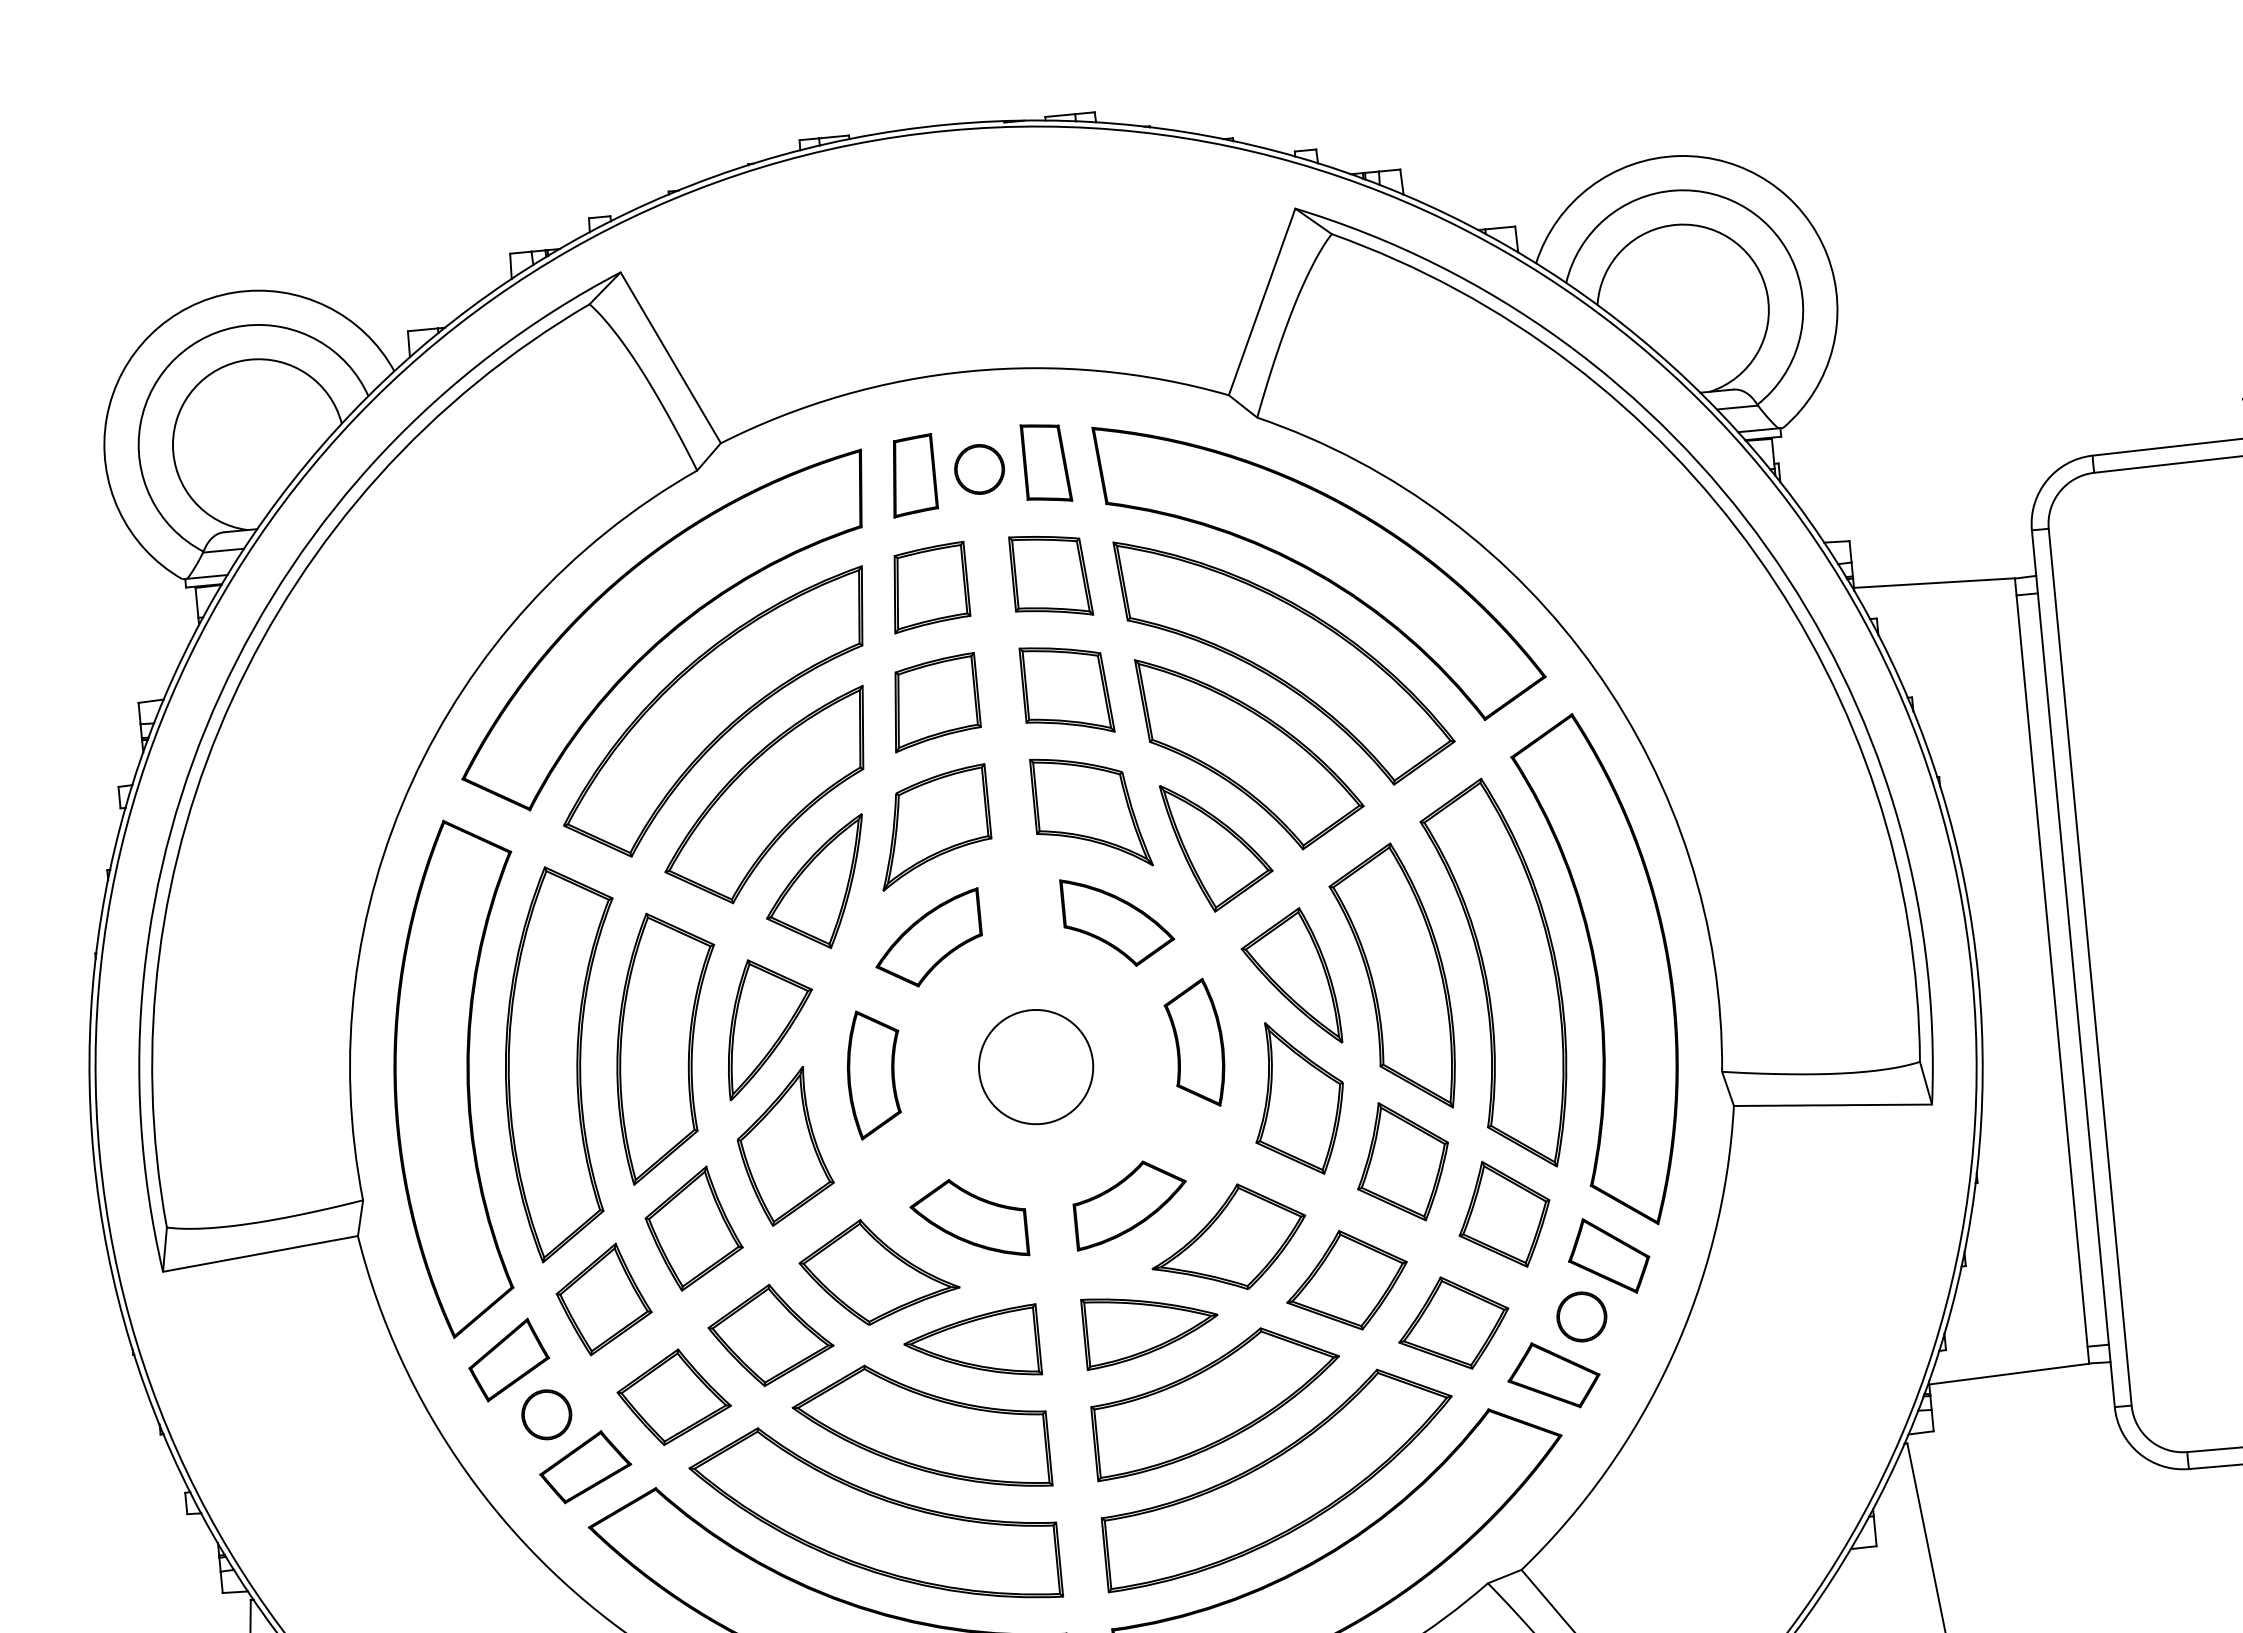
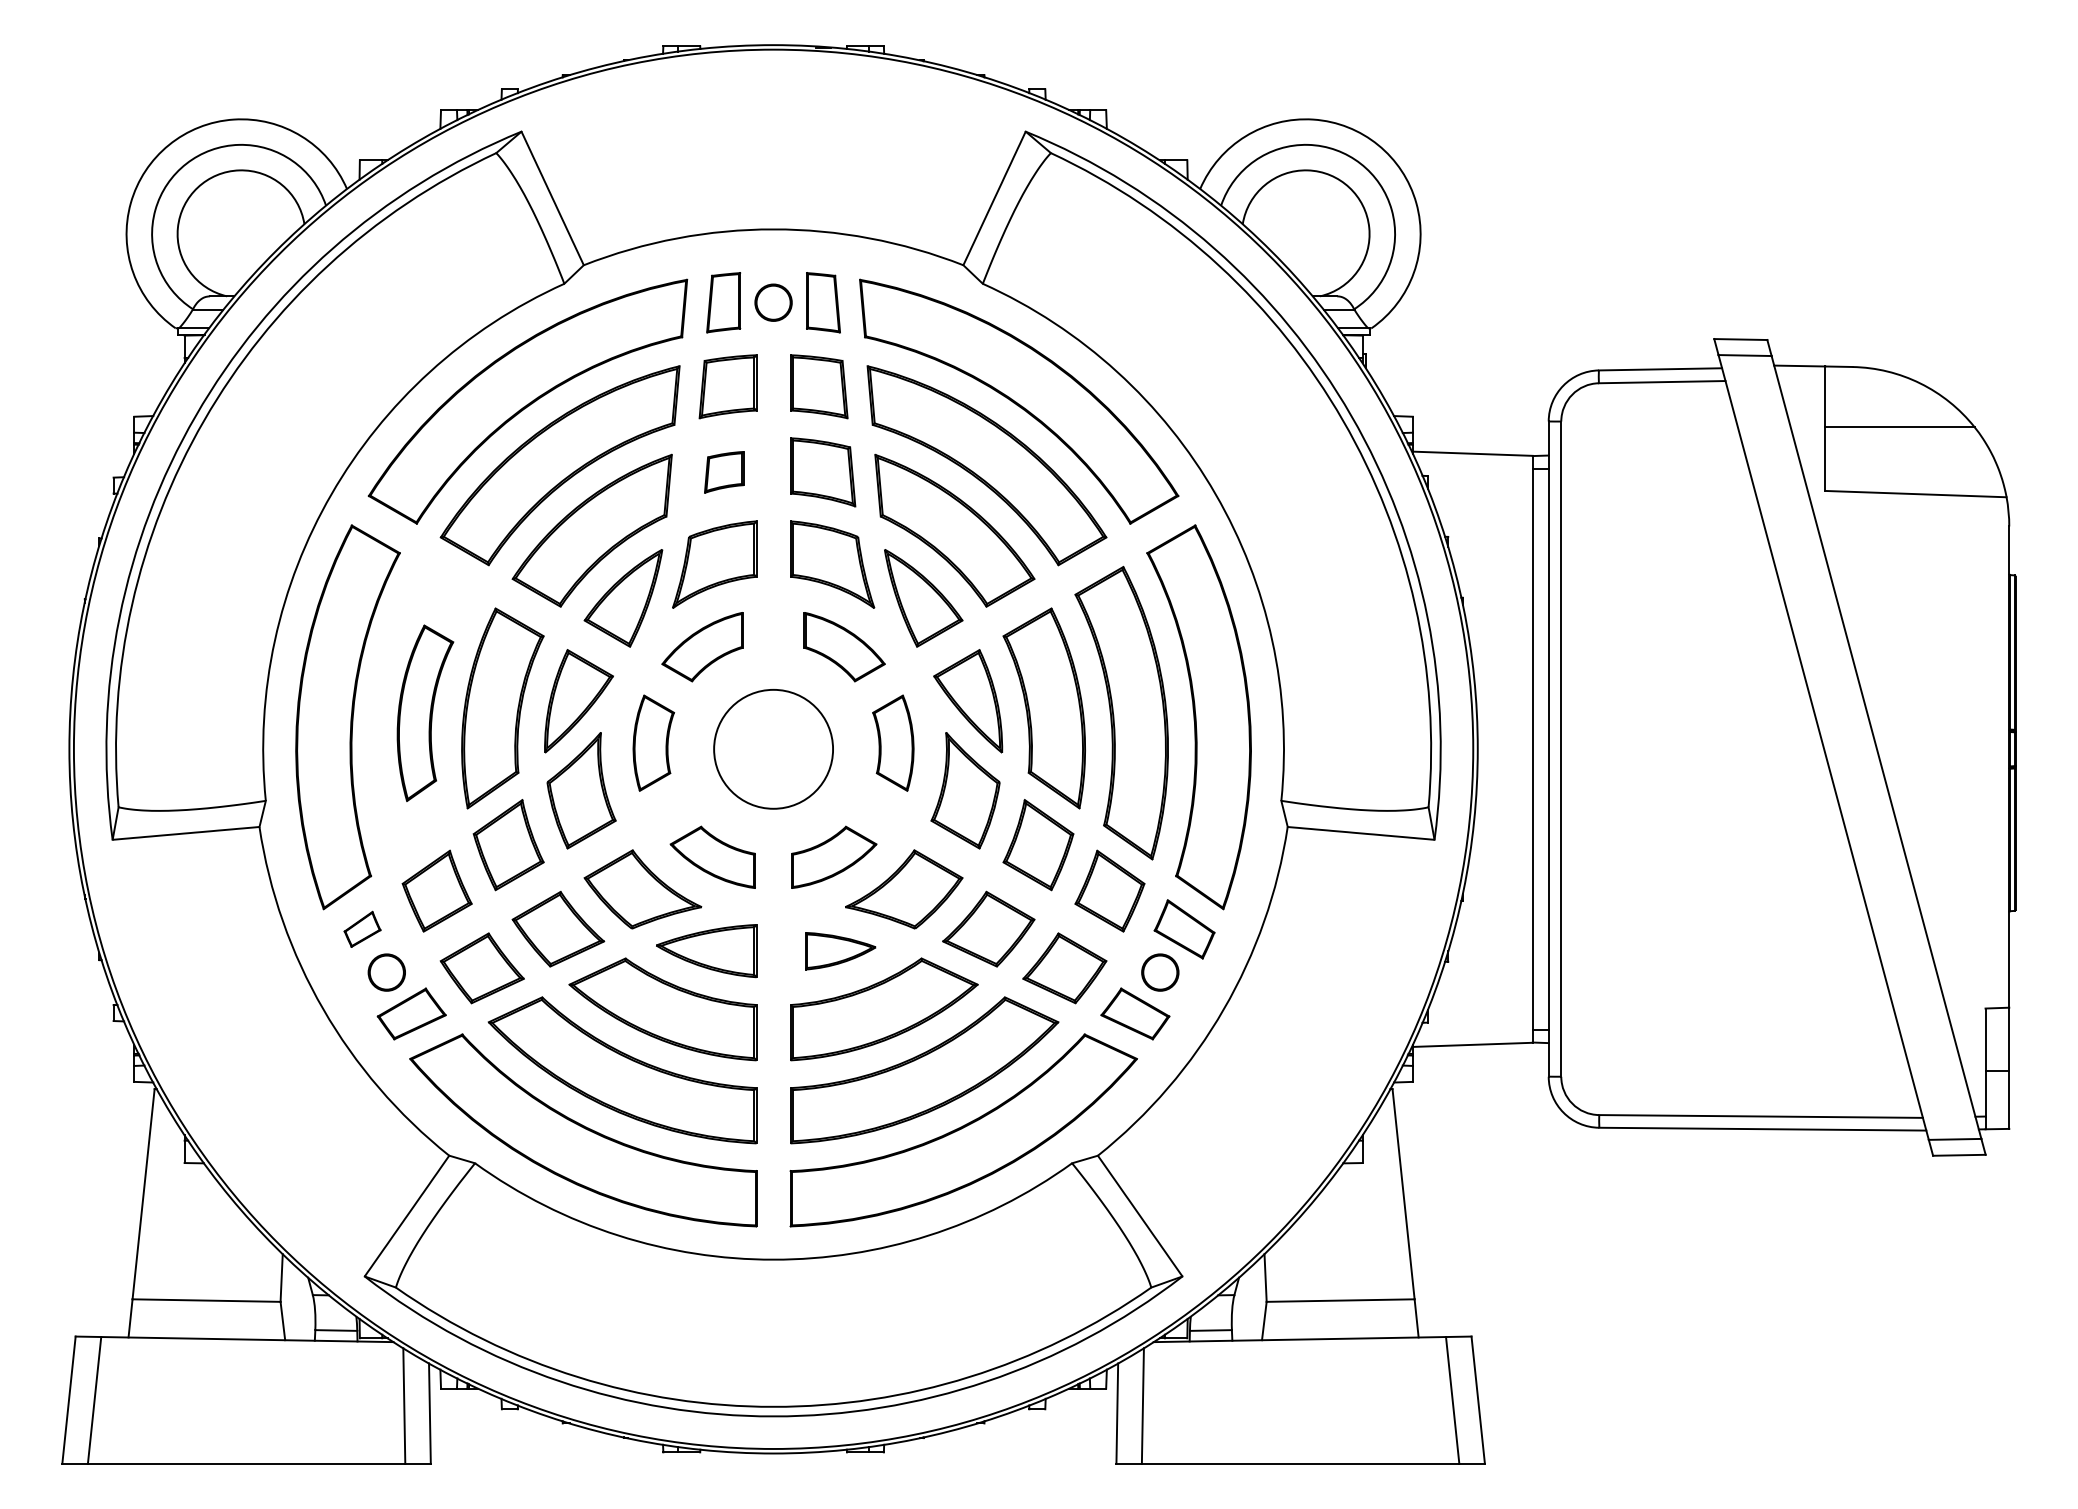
part: (935, 702) -> (724, 472), size x0.6
part: (565, 1063) -> (425, 713), size x0.6
circle: (1035, 1065) -> (773, 748), size x1.4
part: (1151, 1329) -> (840, 951), size x0.7
part: (508, 1360) -> (362, 929), size x0.6

